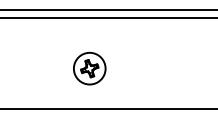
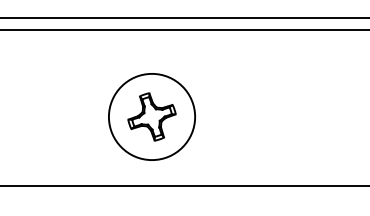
part: (89, 68) -> (151, 116), size x1.6

